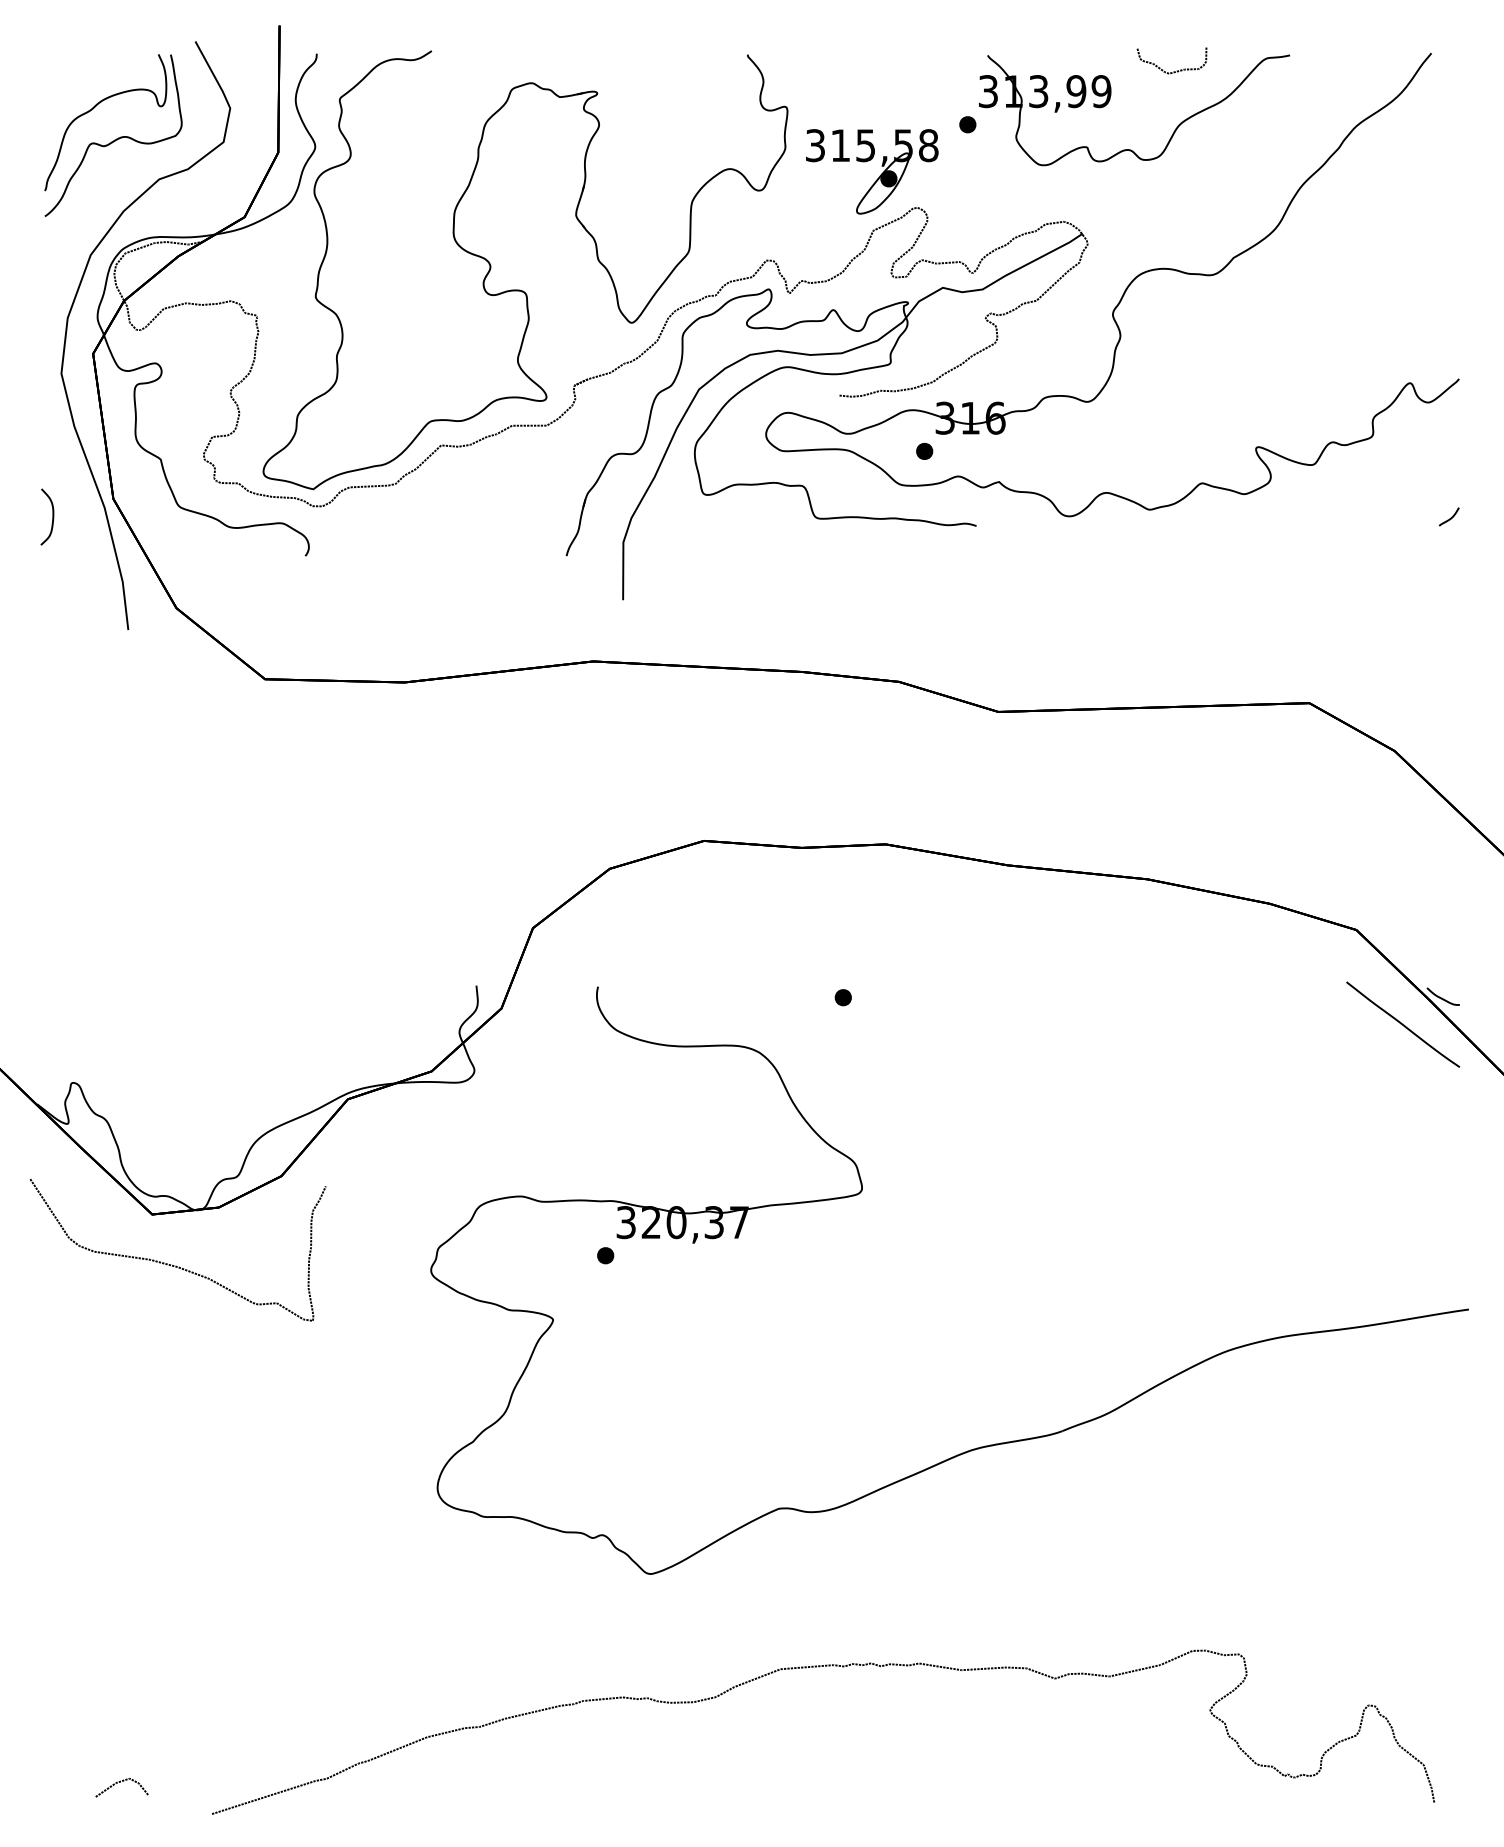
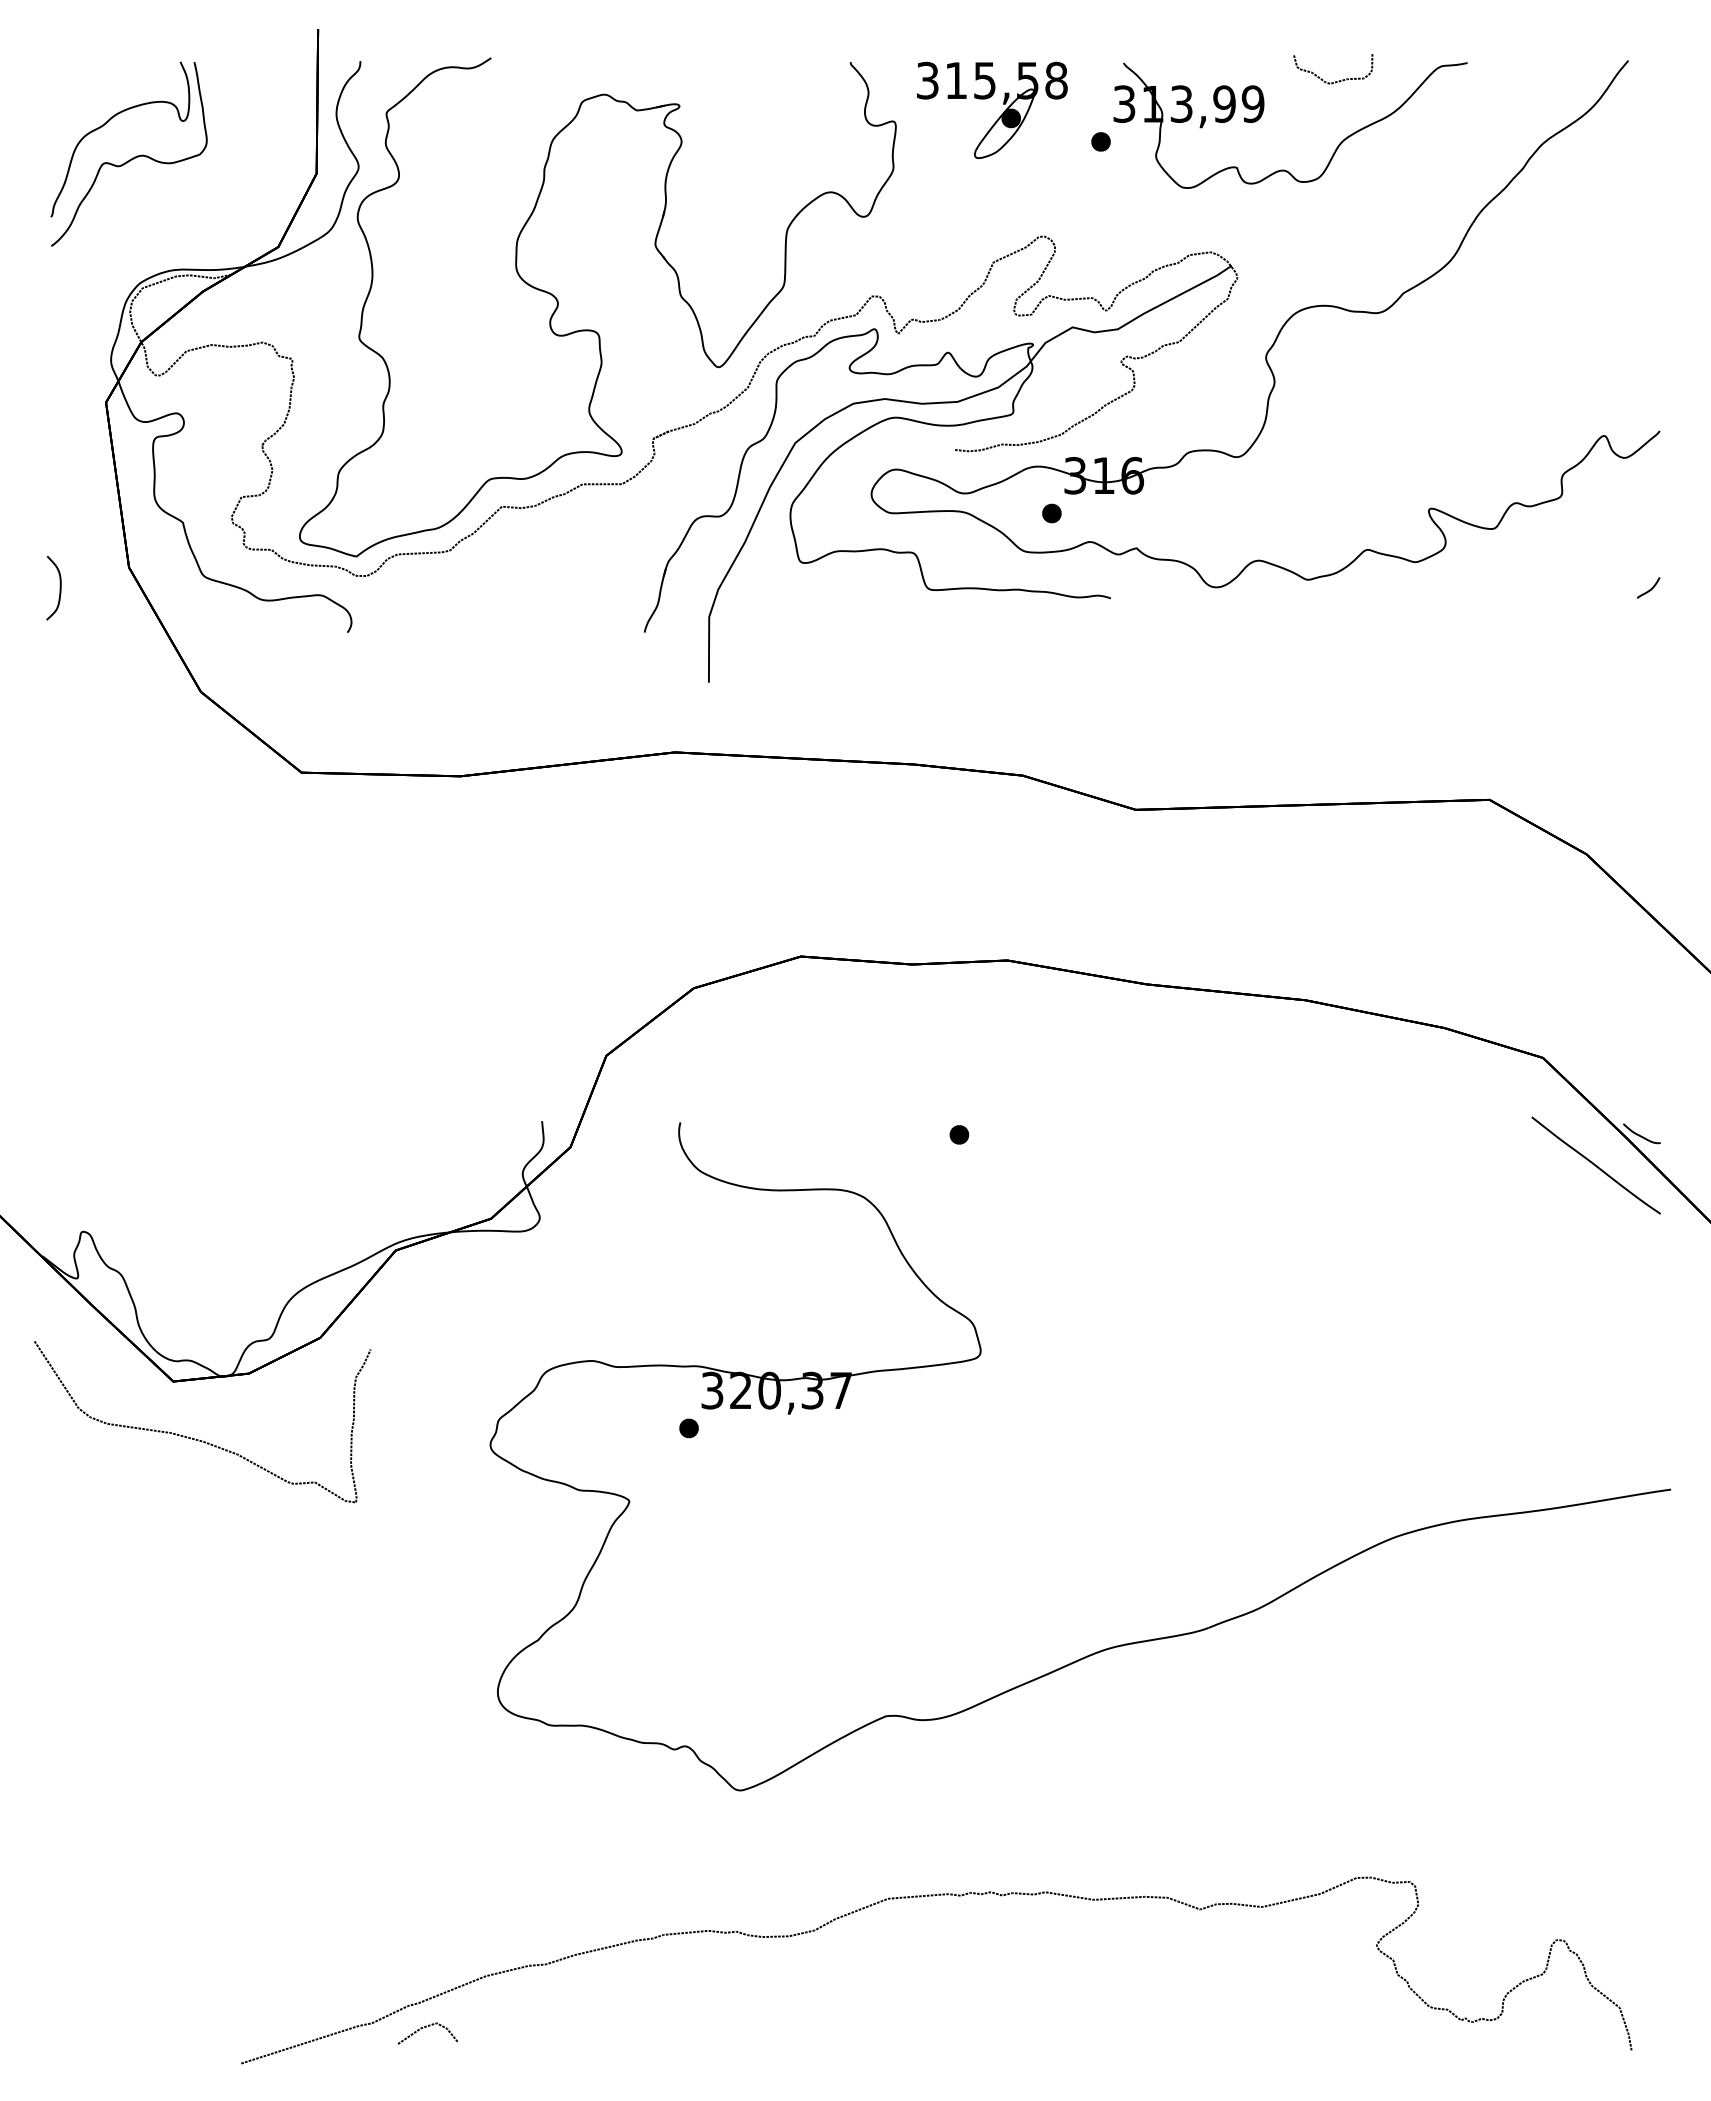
part: (878, 177) -> (999, 116), moved
part: (71, 310) -> (81, 353), removed
line: (120, 1782) -> (426, 2027), moved

